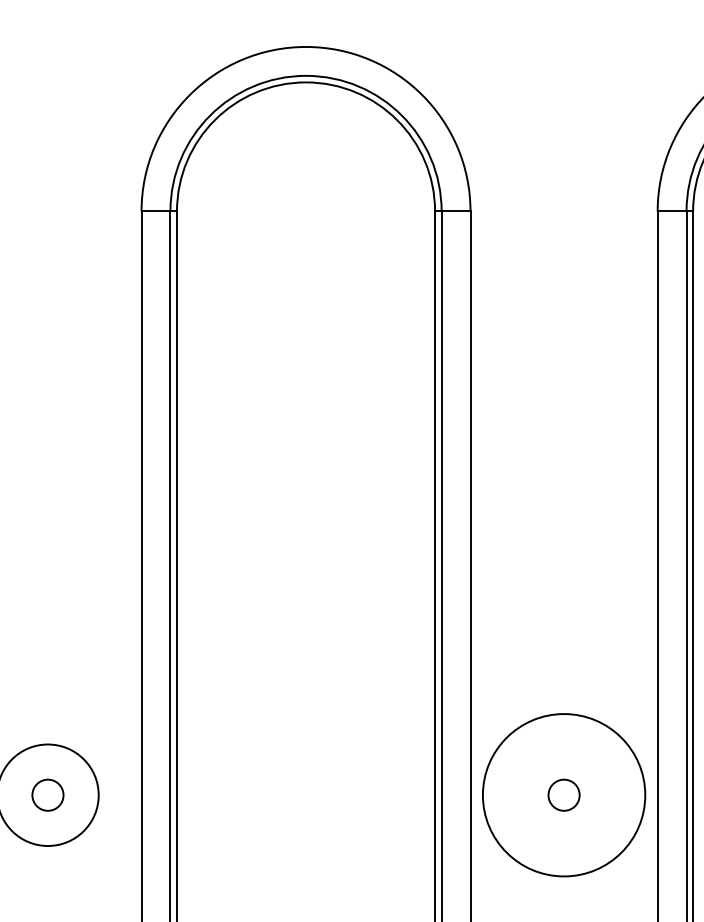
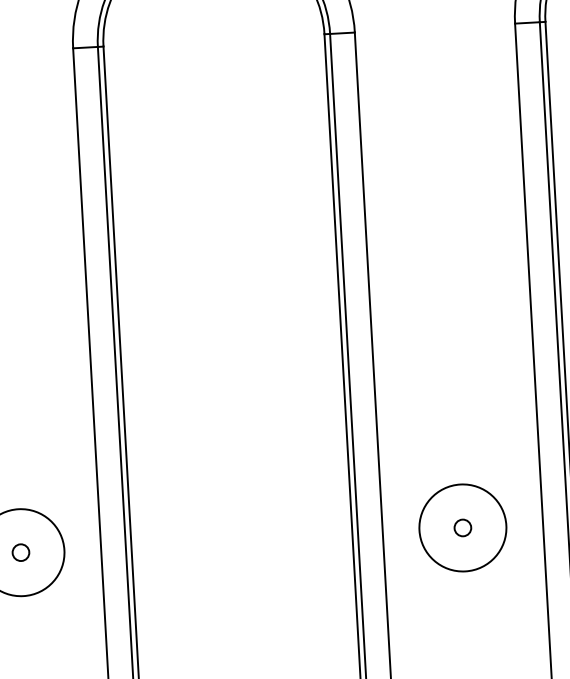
circle: (47, 794) -> (20, 552), size x0.62
circle: (563, 794) -> (462, 527), size x0.62
circle: (563, 794) -> (462, 527), size x0.62

